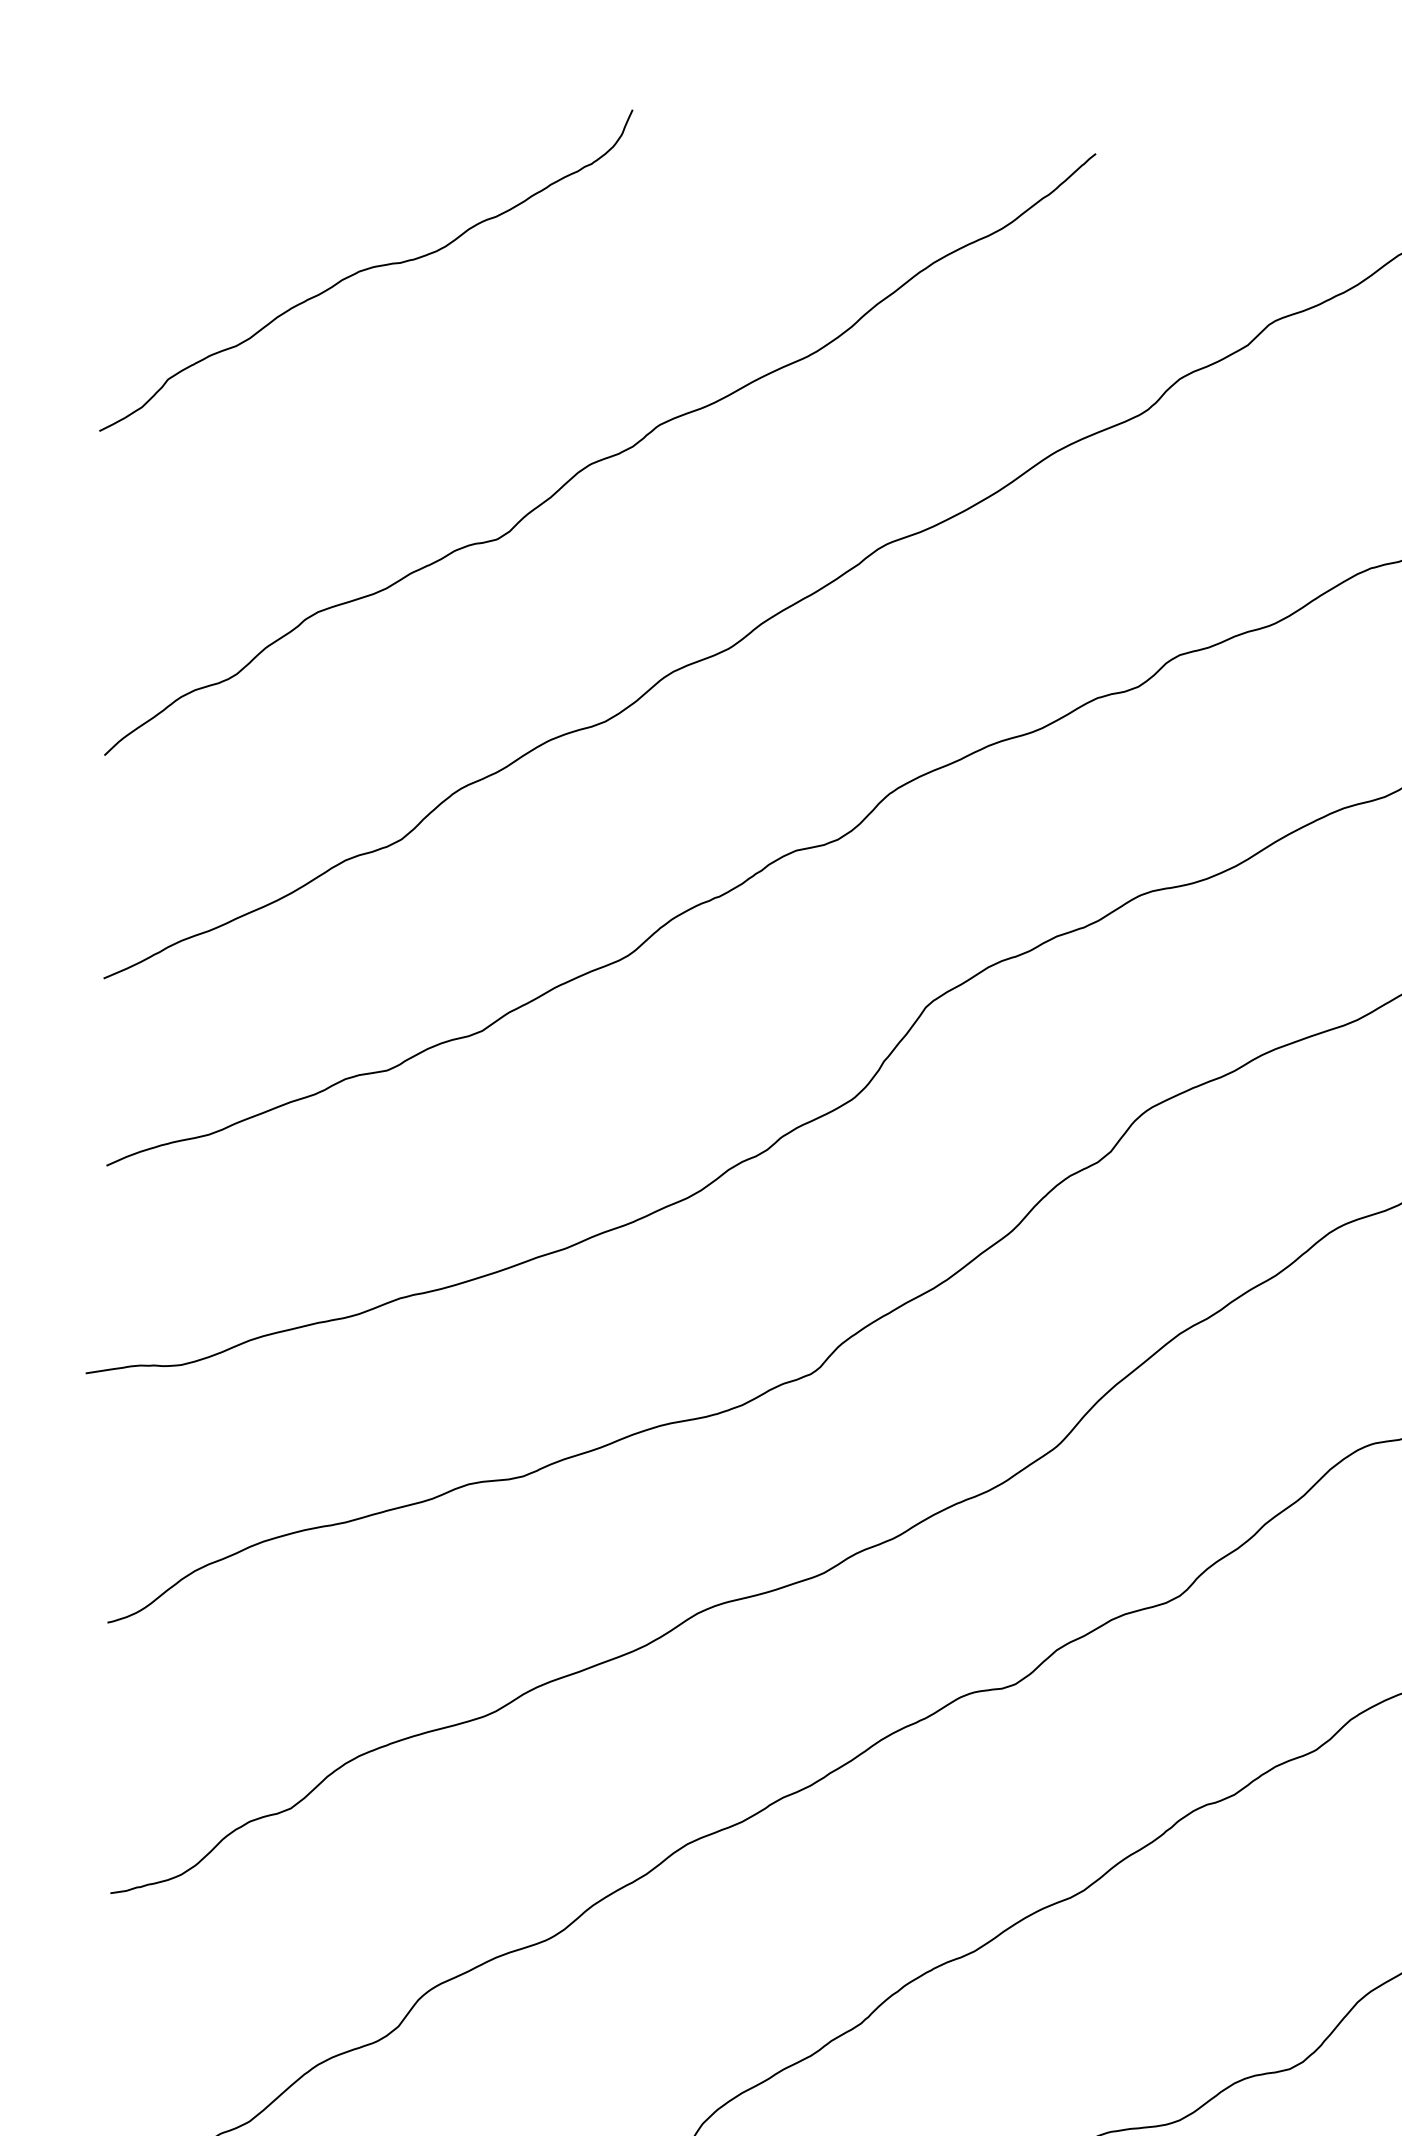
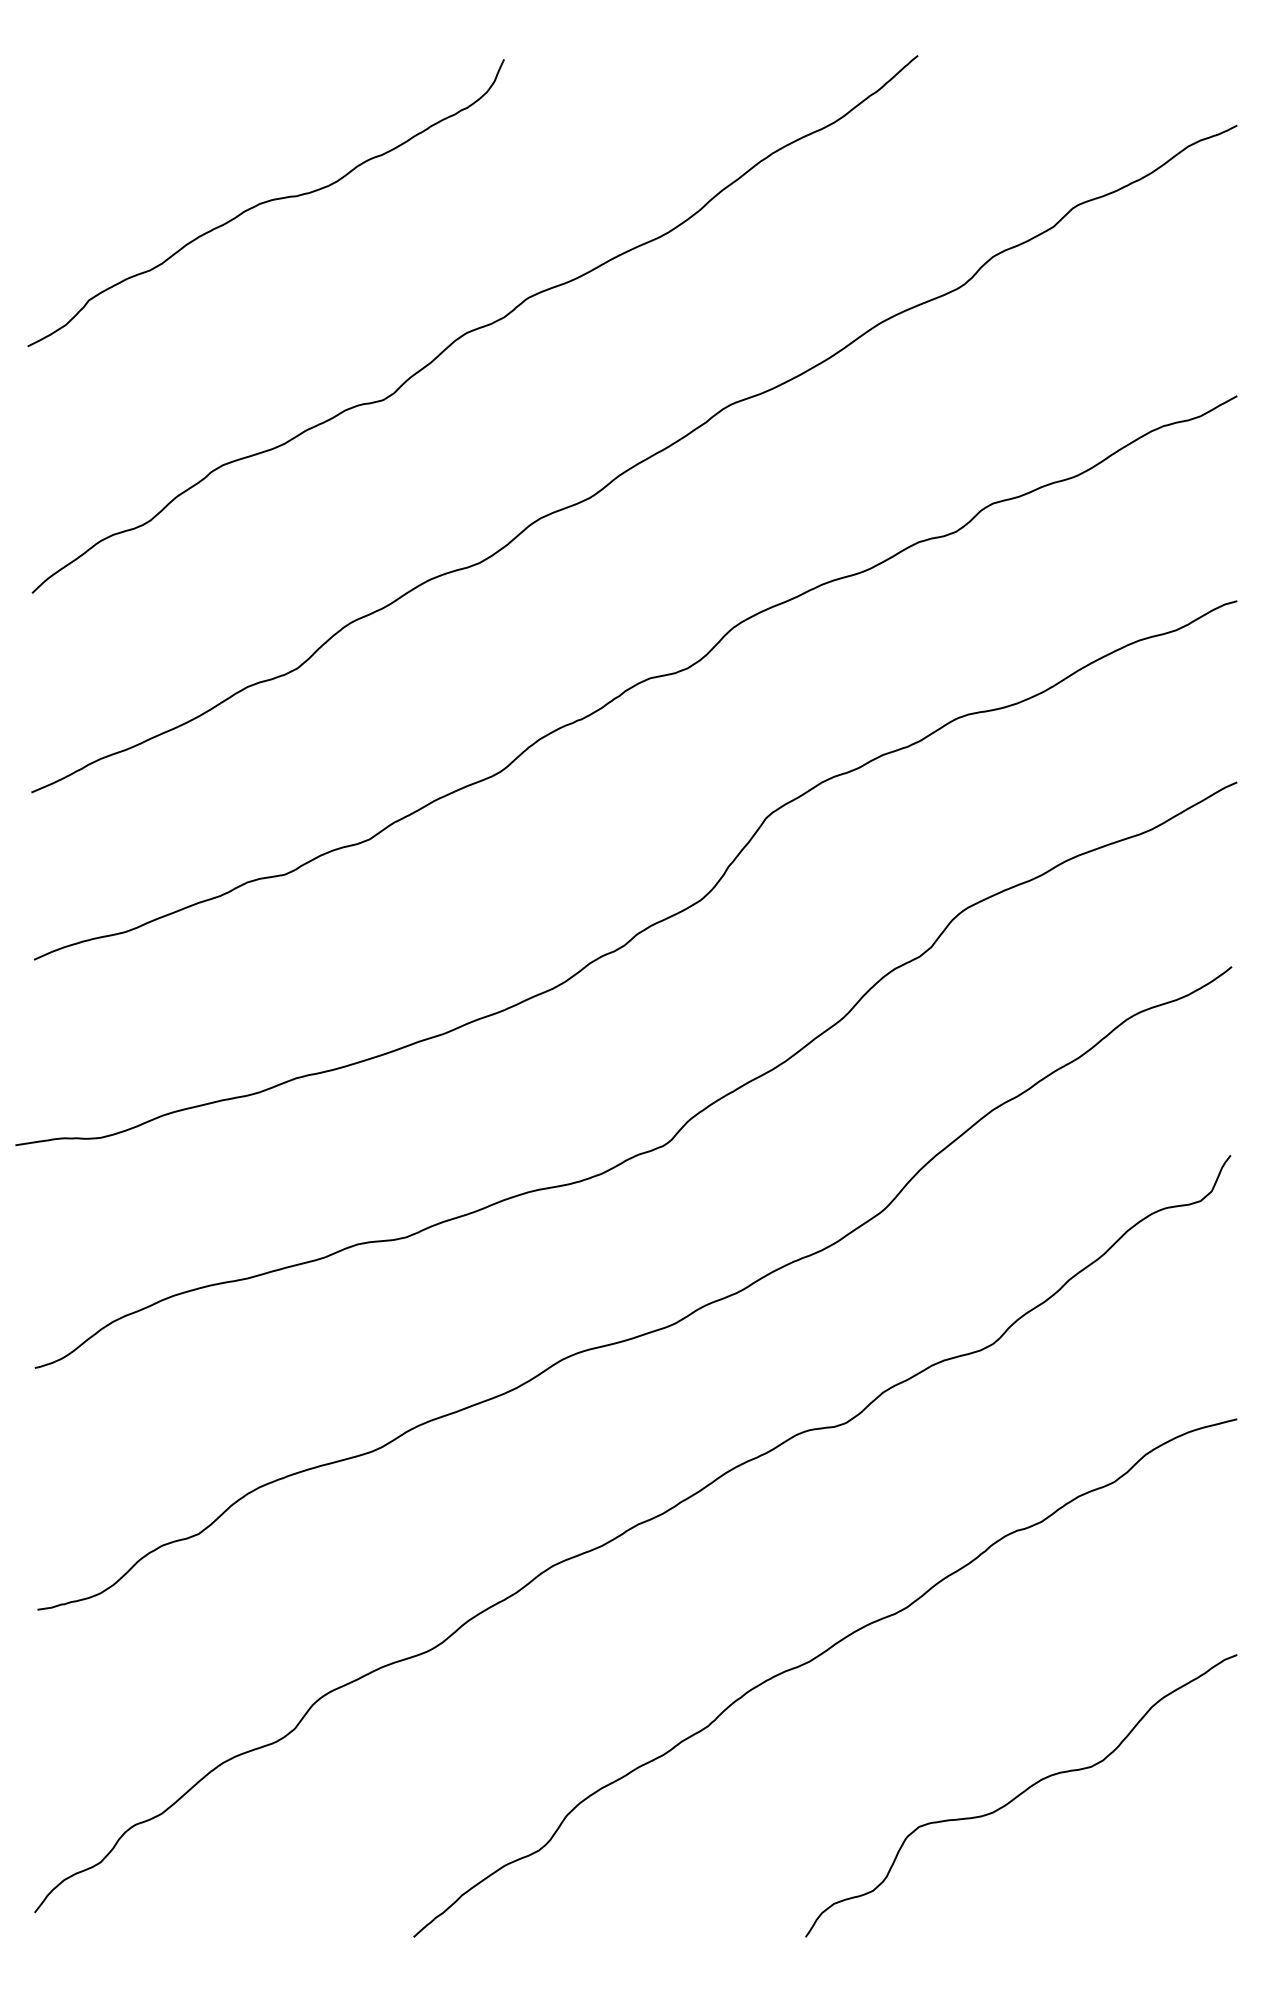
curve: (365, 271) -> (265, 203), moved

